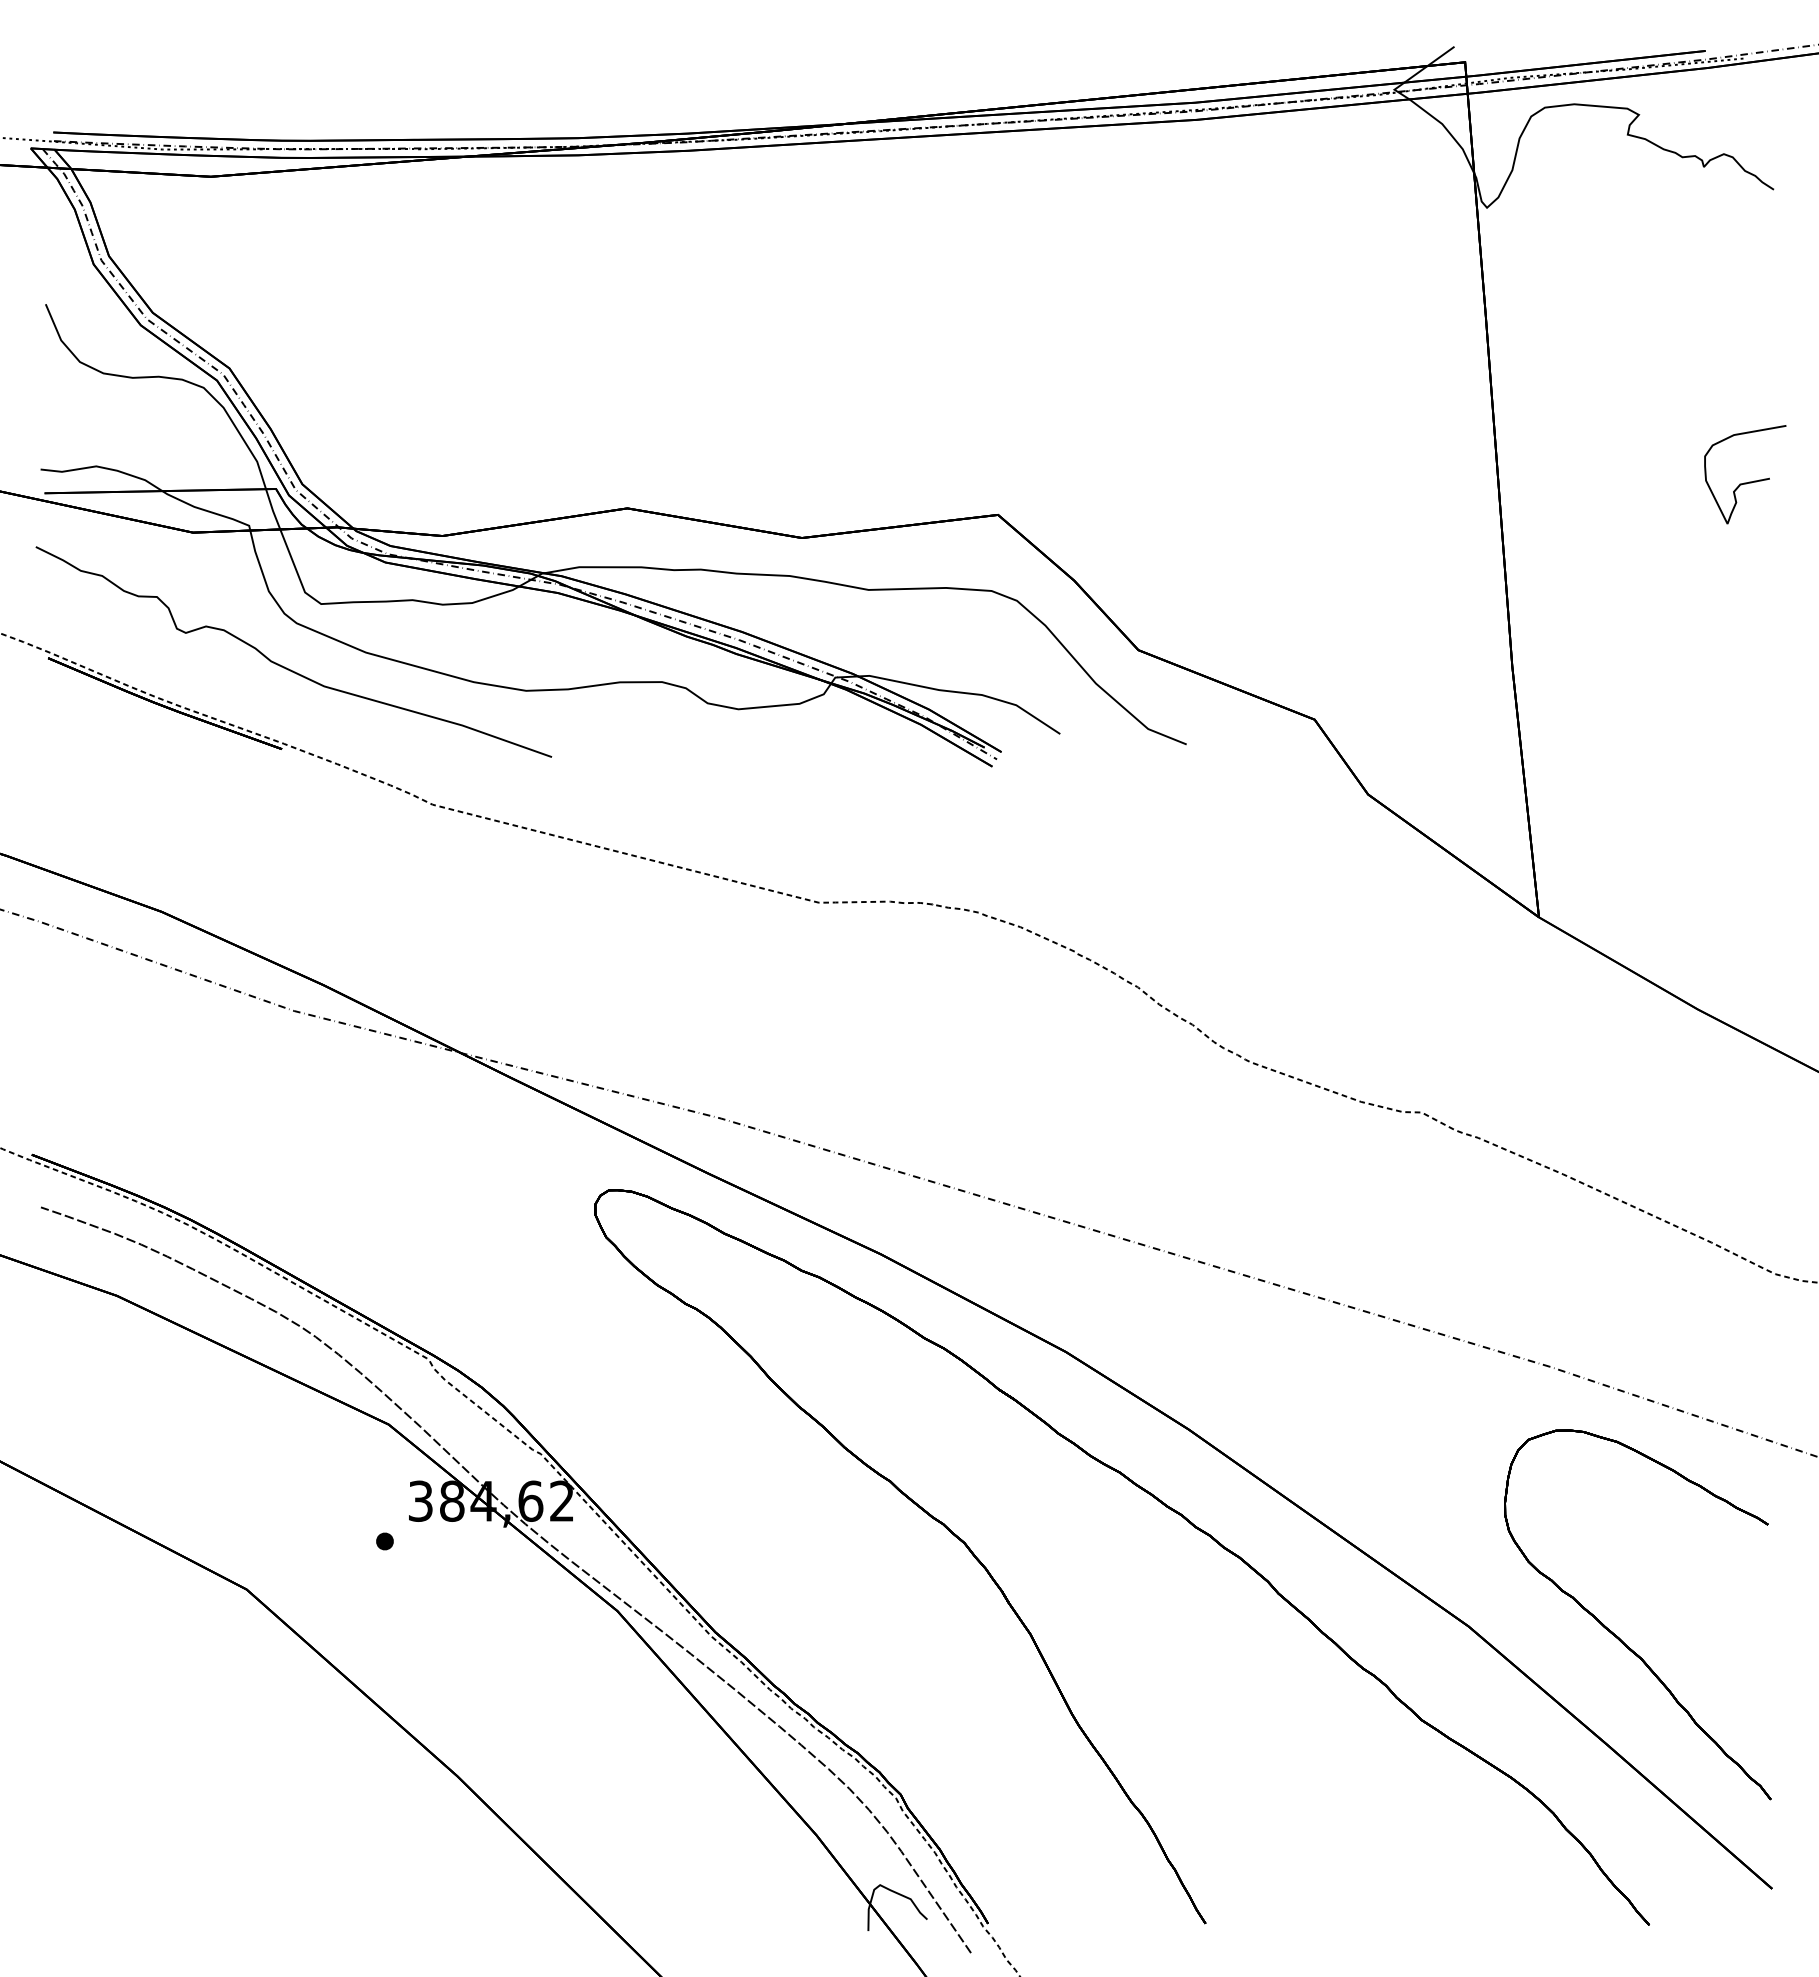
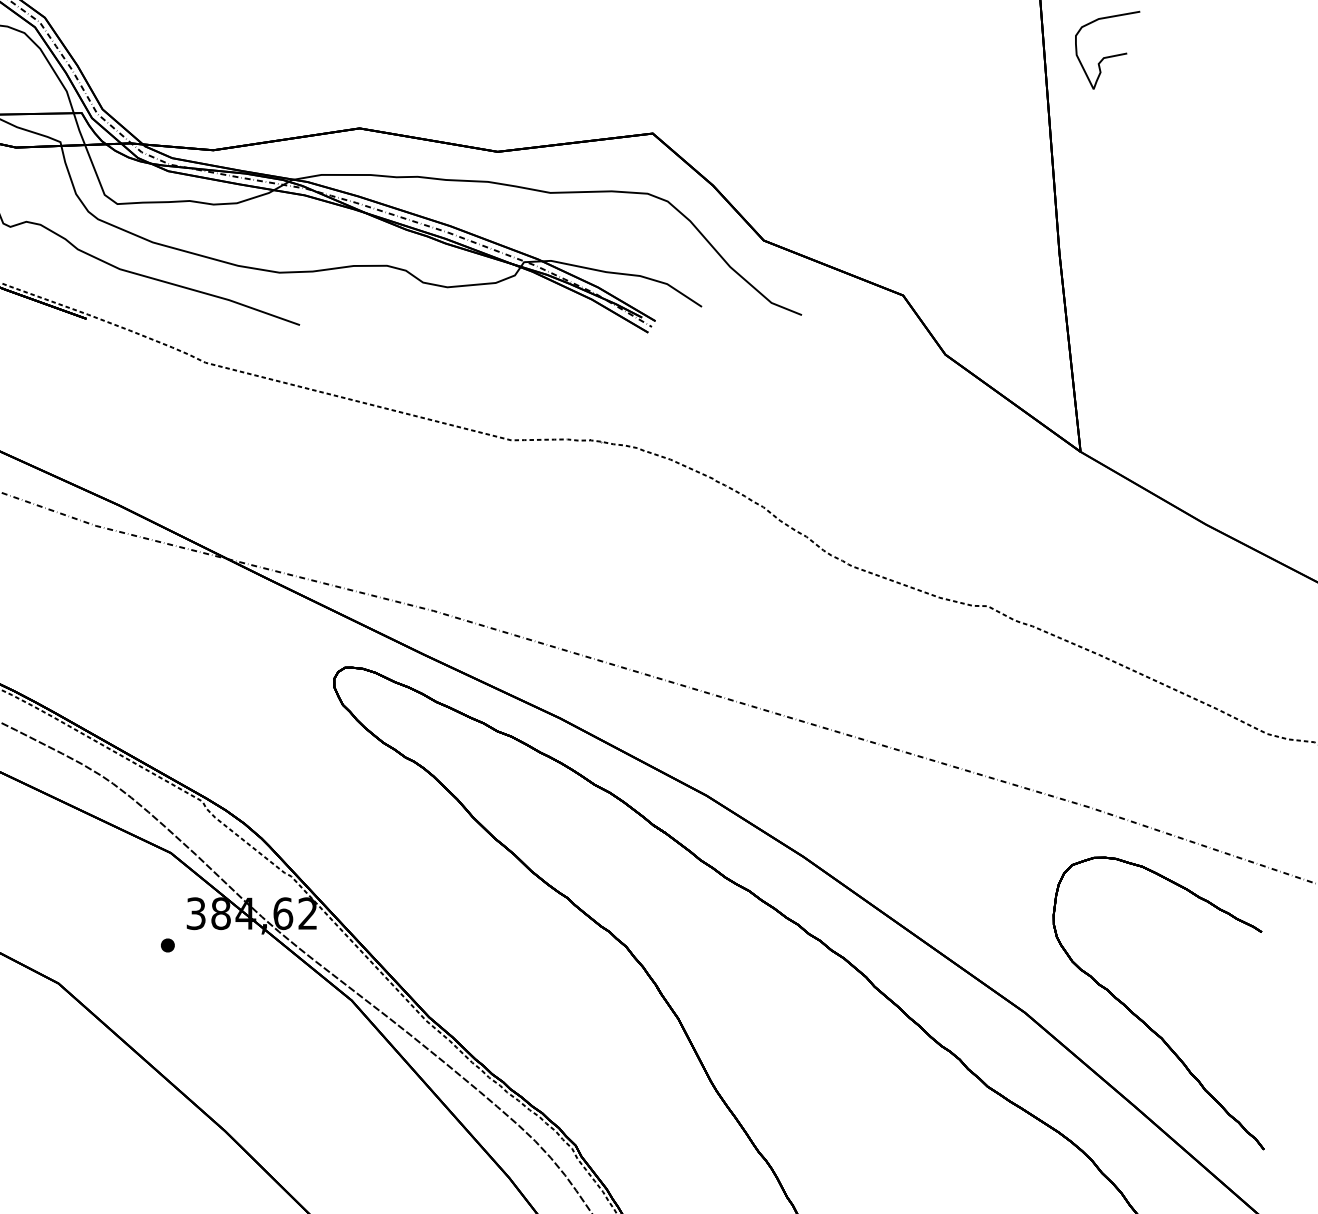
curve: (1745, 482) -> (1107, 56), moved

